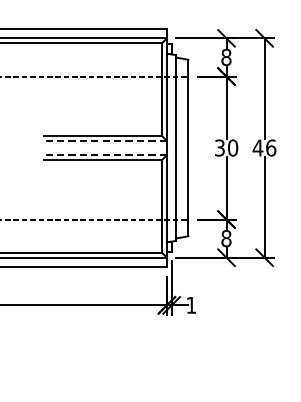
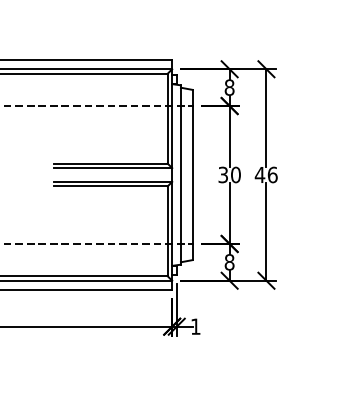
line: (105, 141) -> (112, 168), dashed -> solid
line: (105, 154) -> (112, 181), dashed -> solid

